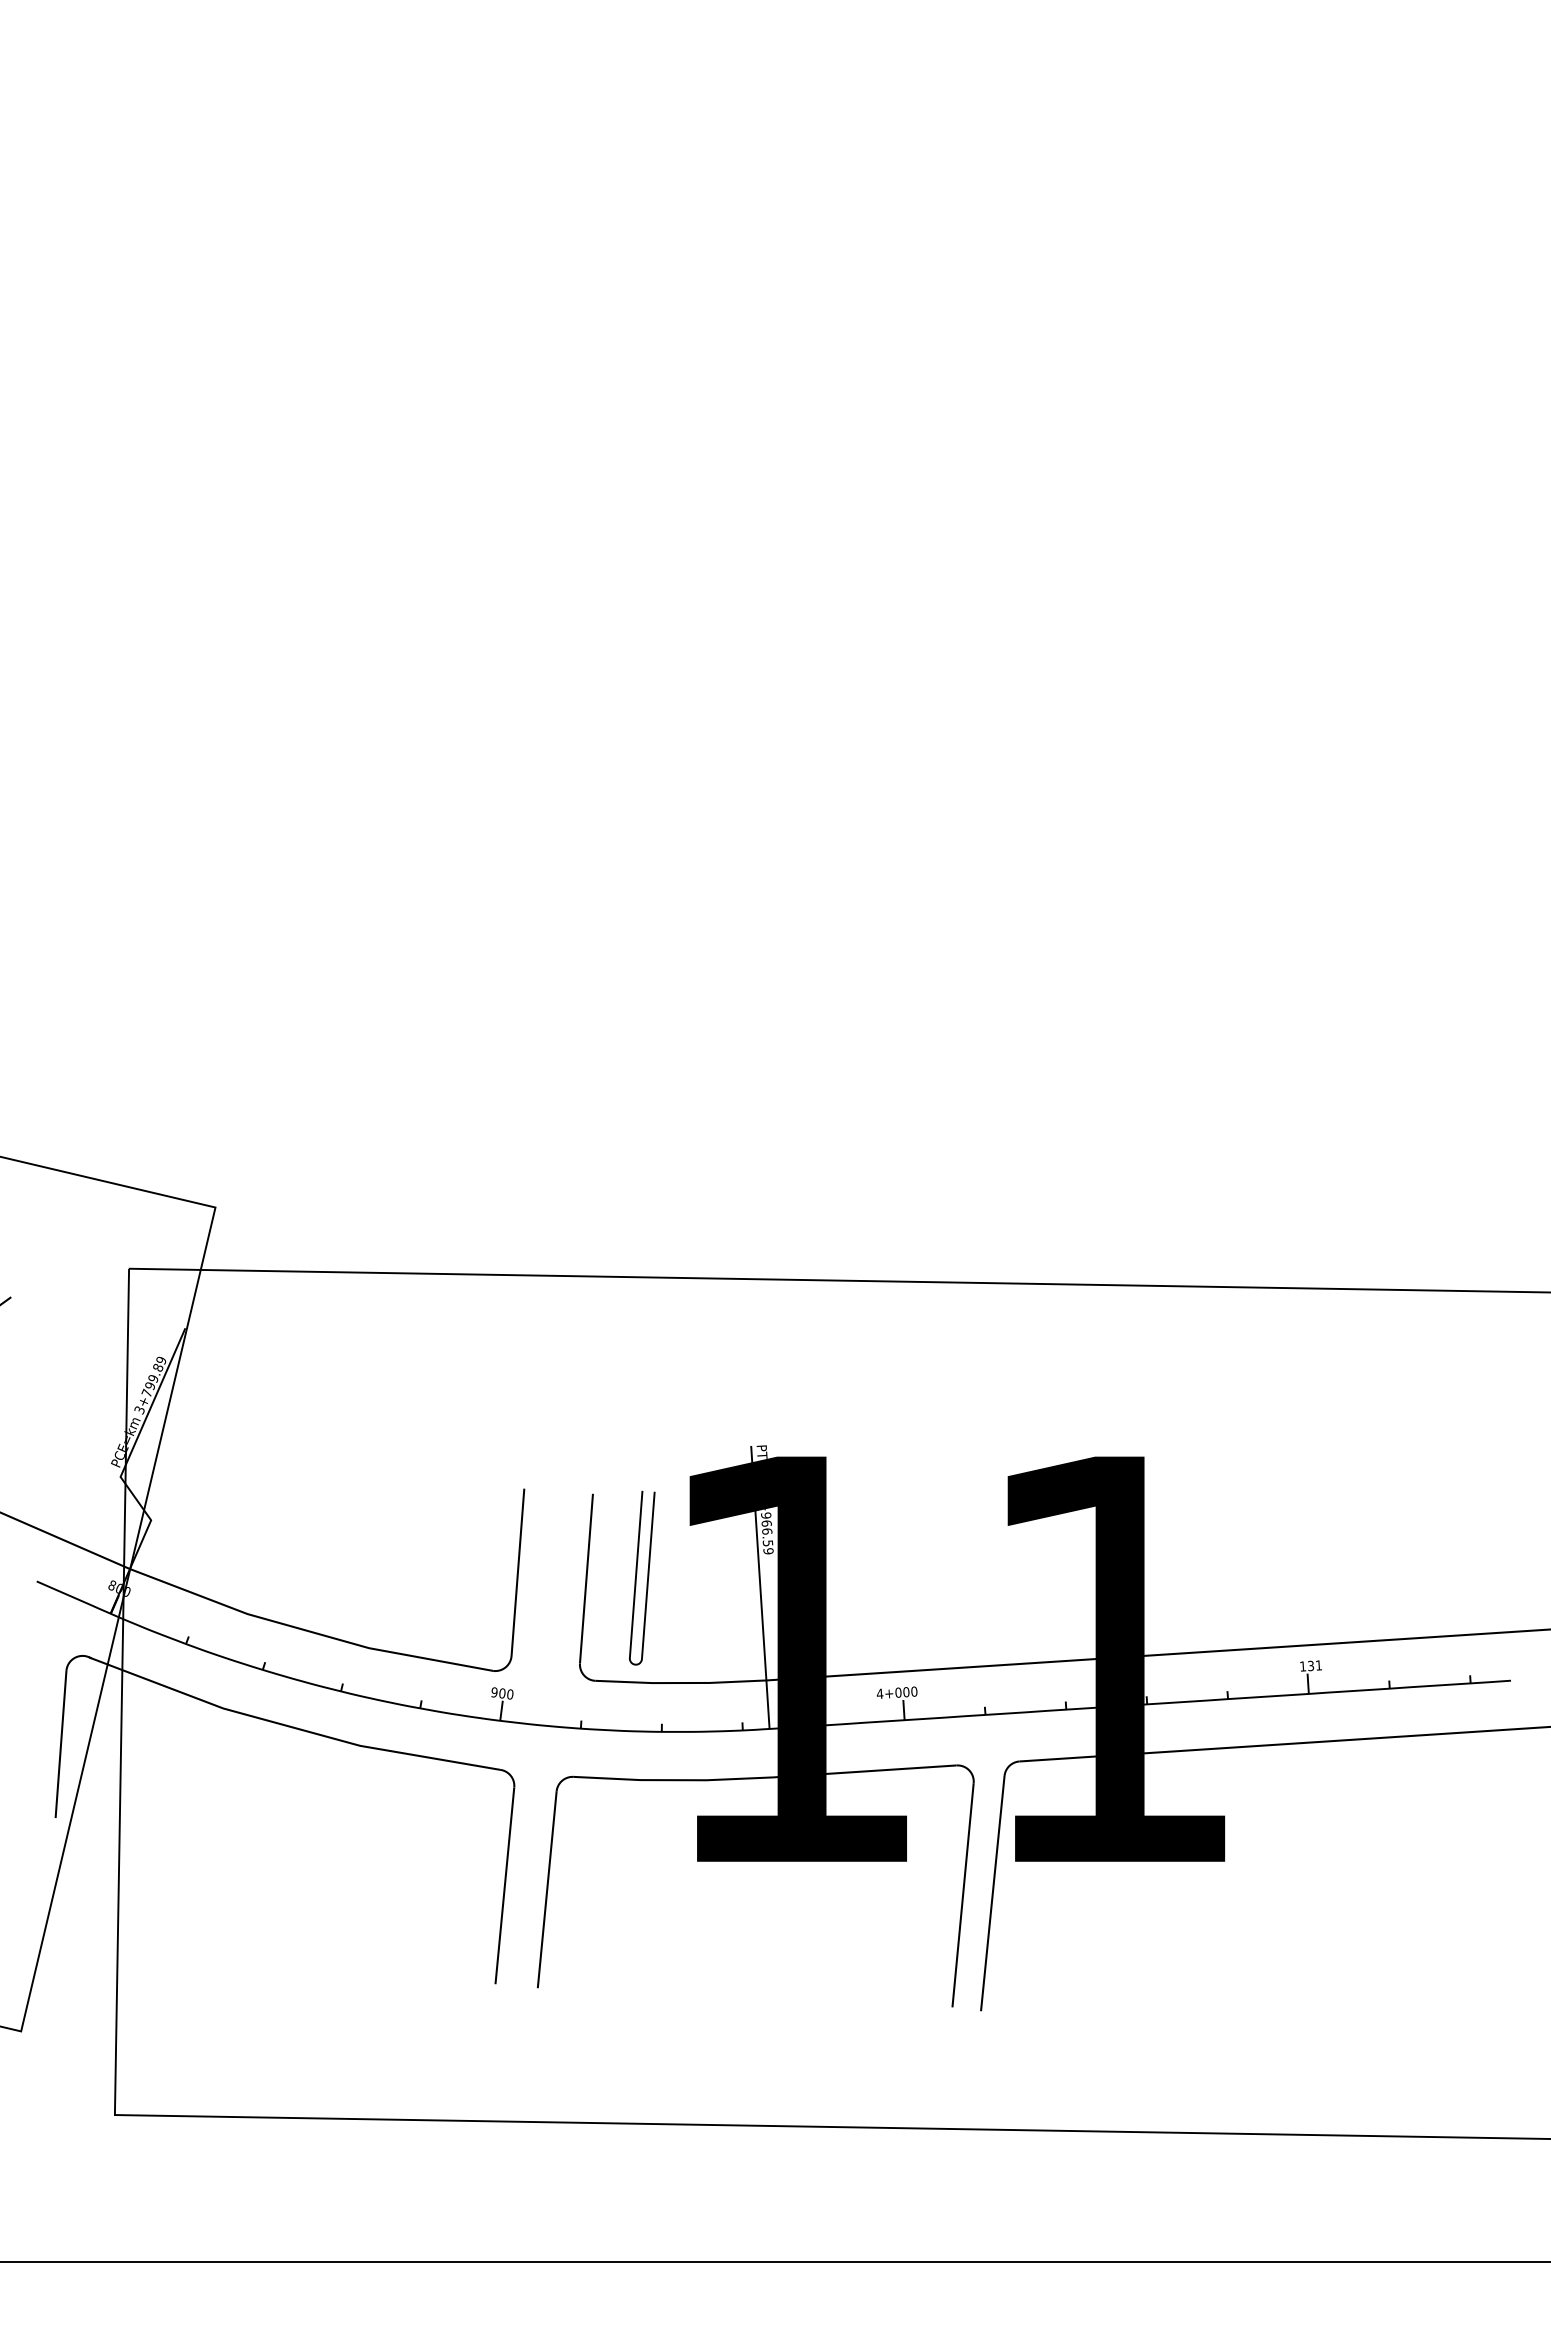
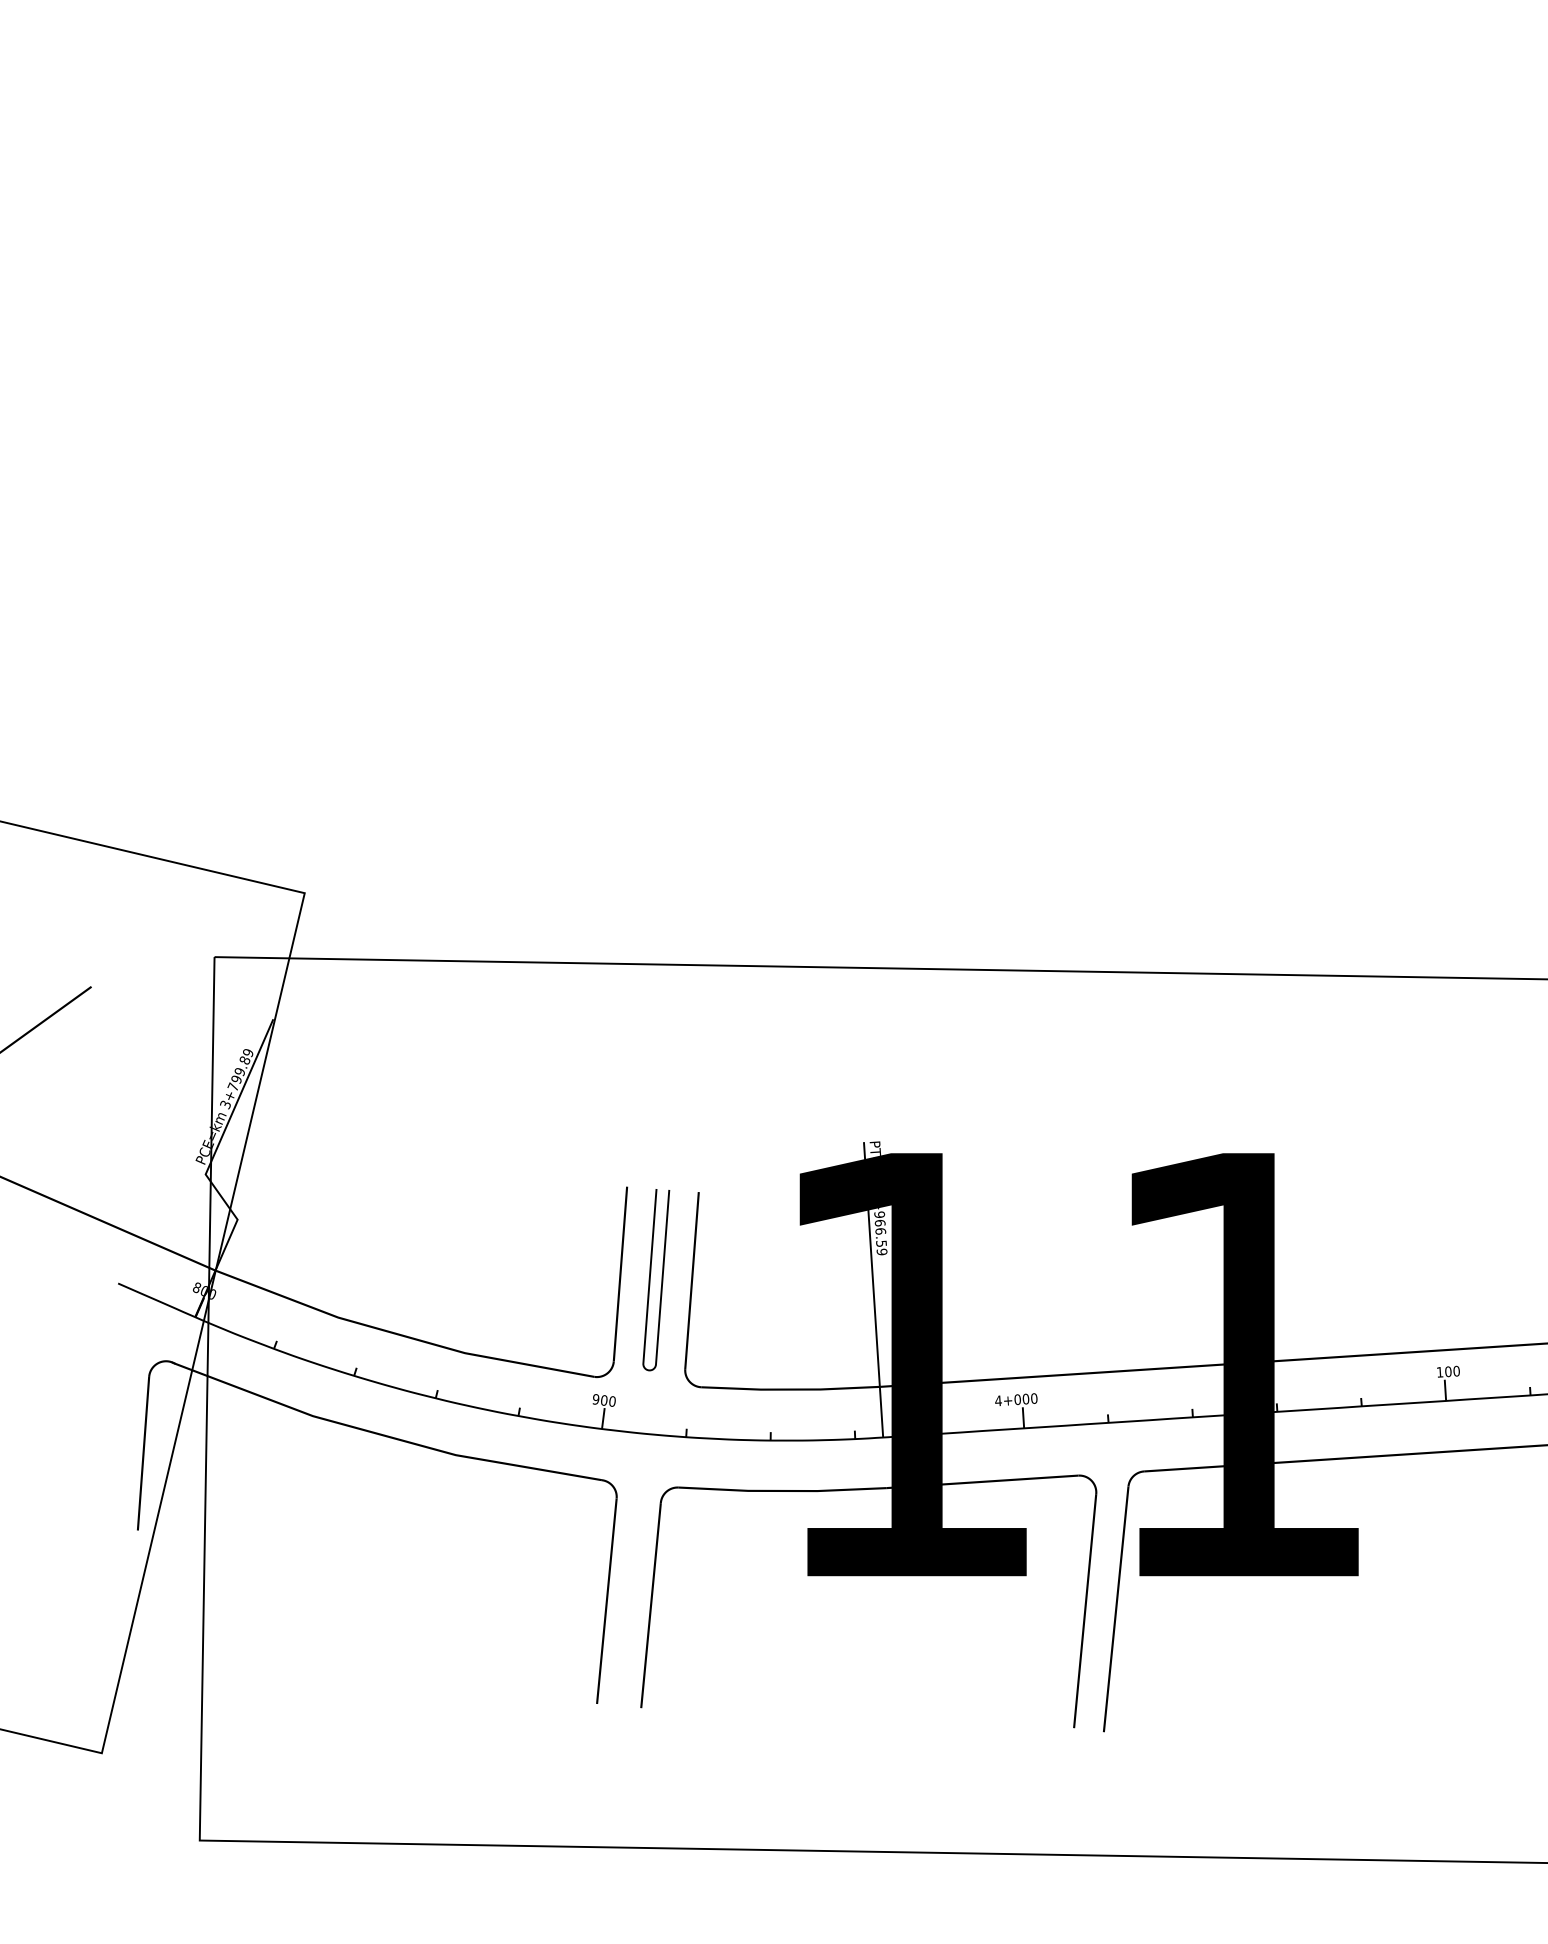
curve: (647, 1577) -> (661, 1279), moved
text: (1314, 1665) -> (1452, 1371), 131 -> 100

